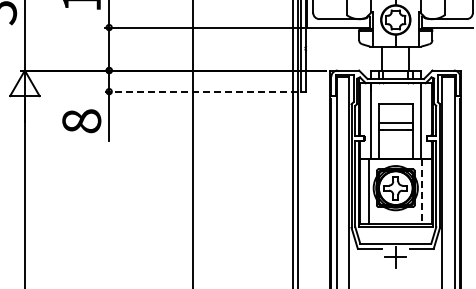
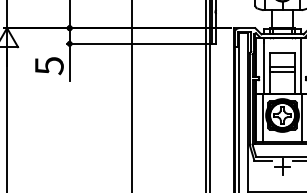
line: (201, 91) -> (138, 43), dashed -> solid
text: (81, 121) -> (49, 66), 8 -> 5
line: (422, 192) -> (302, 118), dashed -> solid

